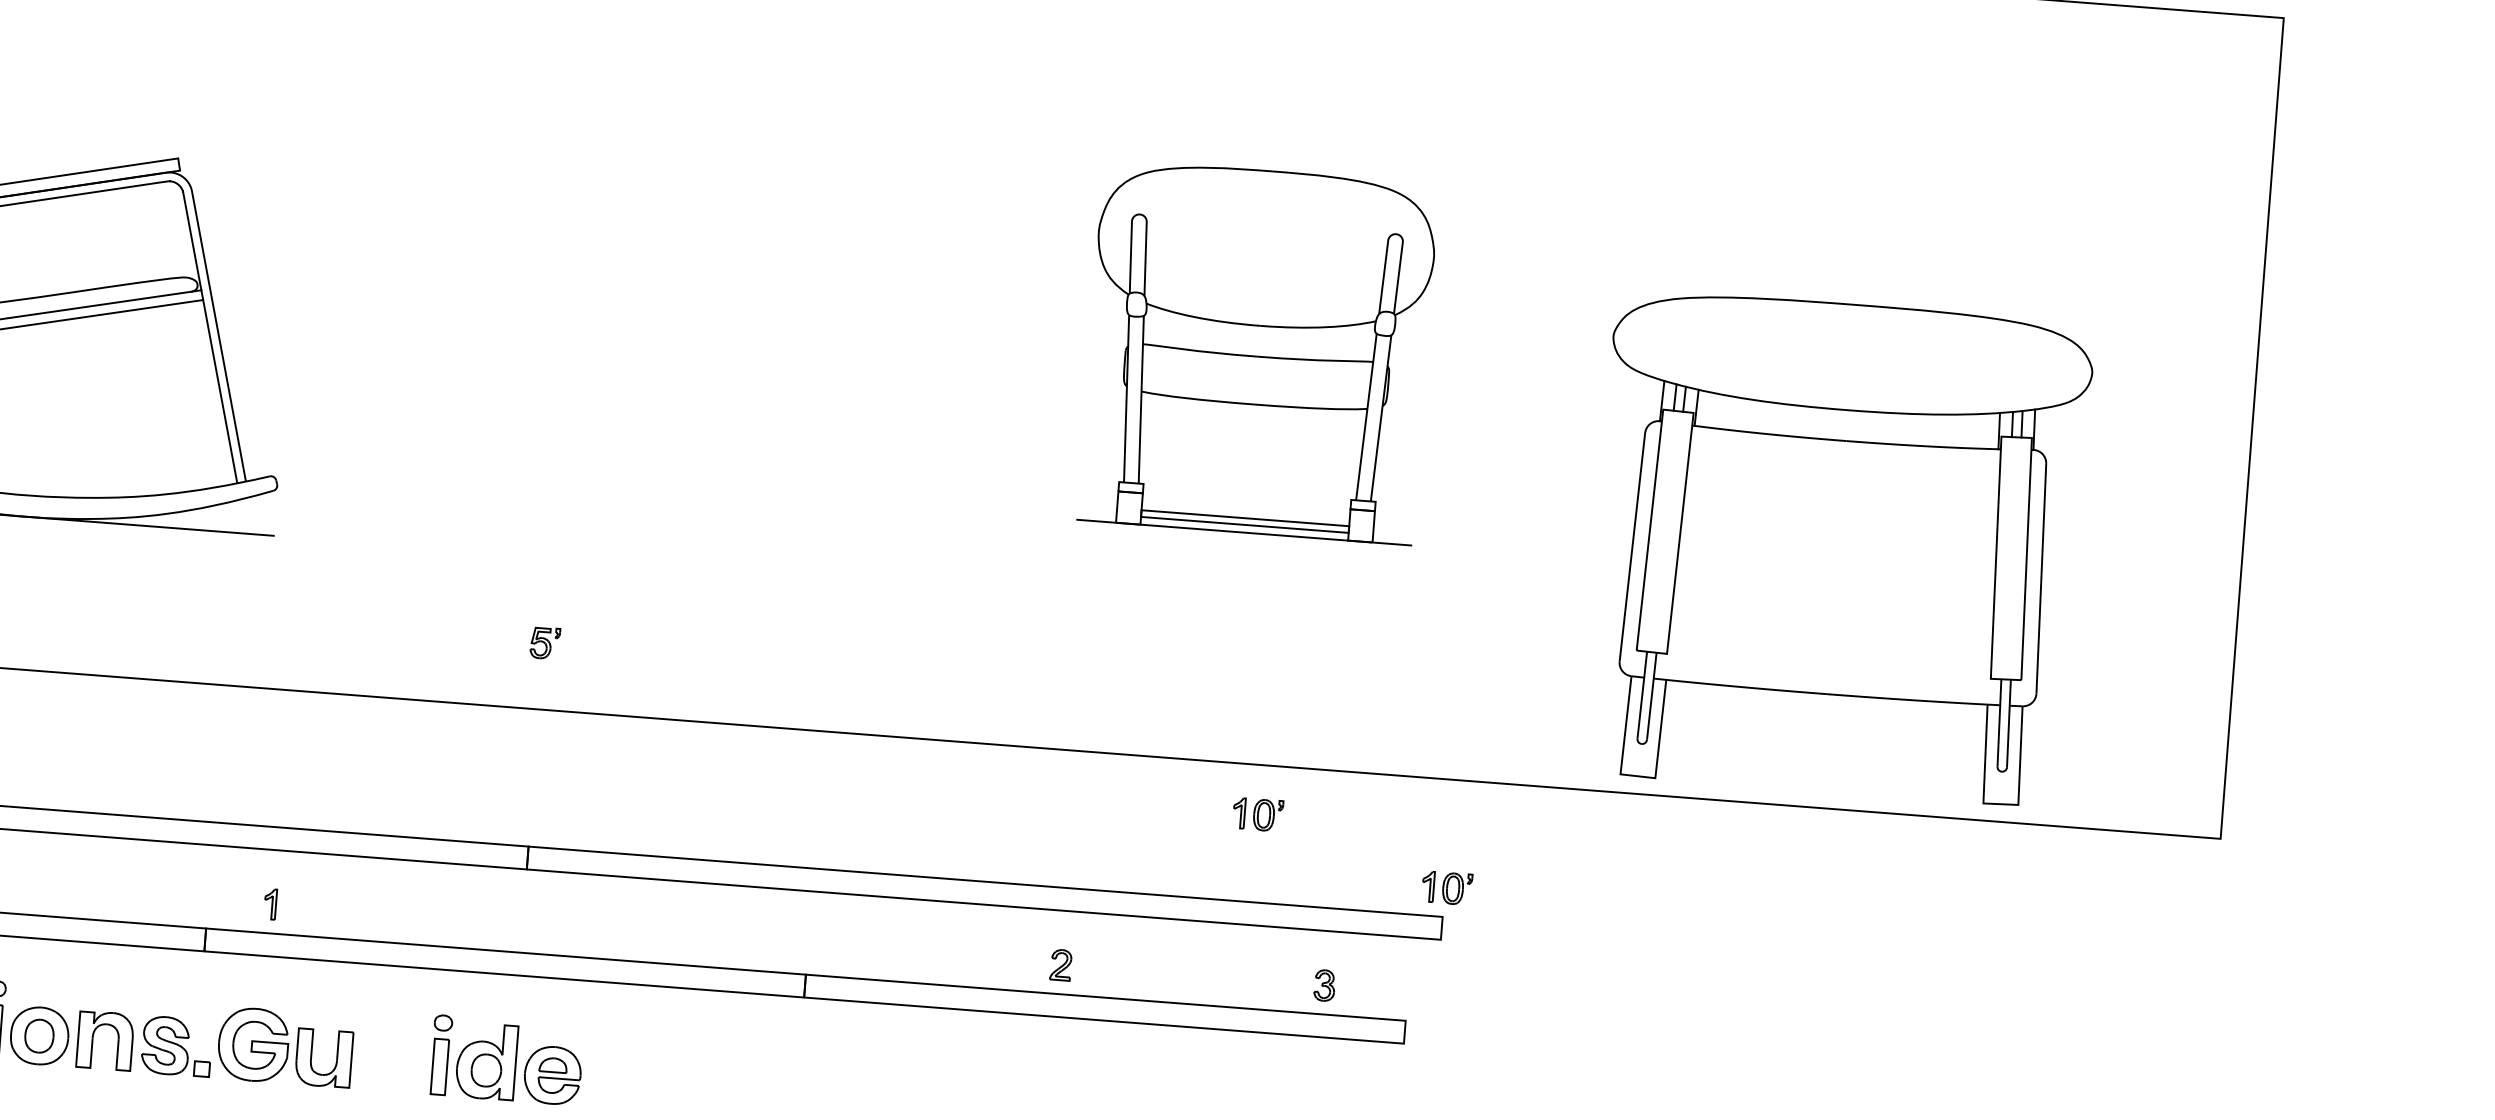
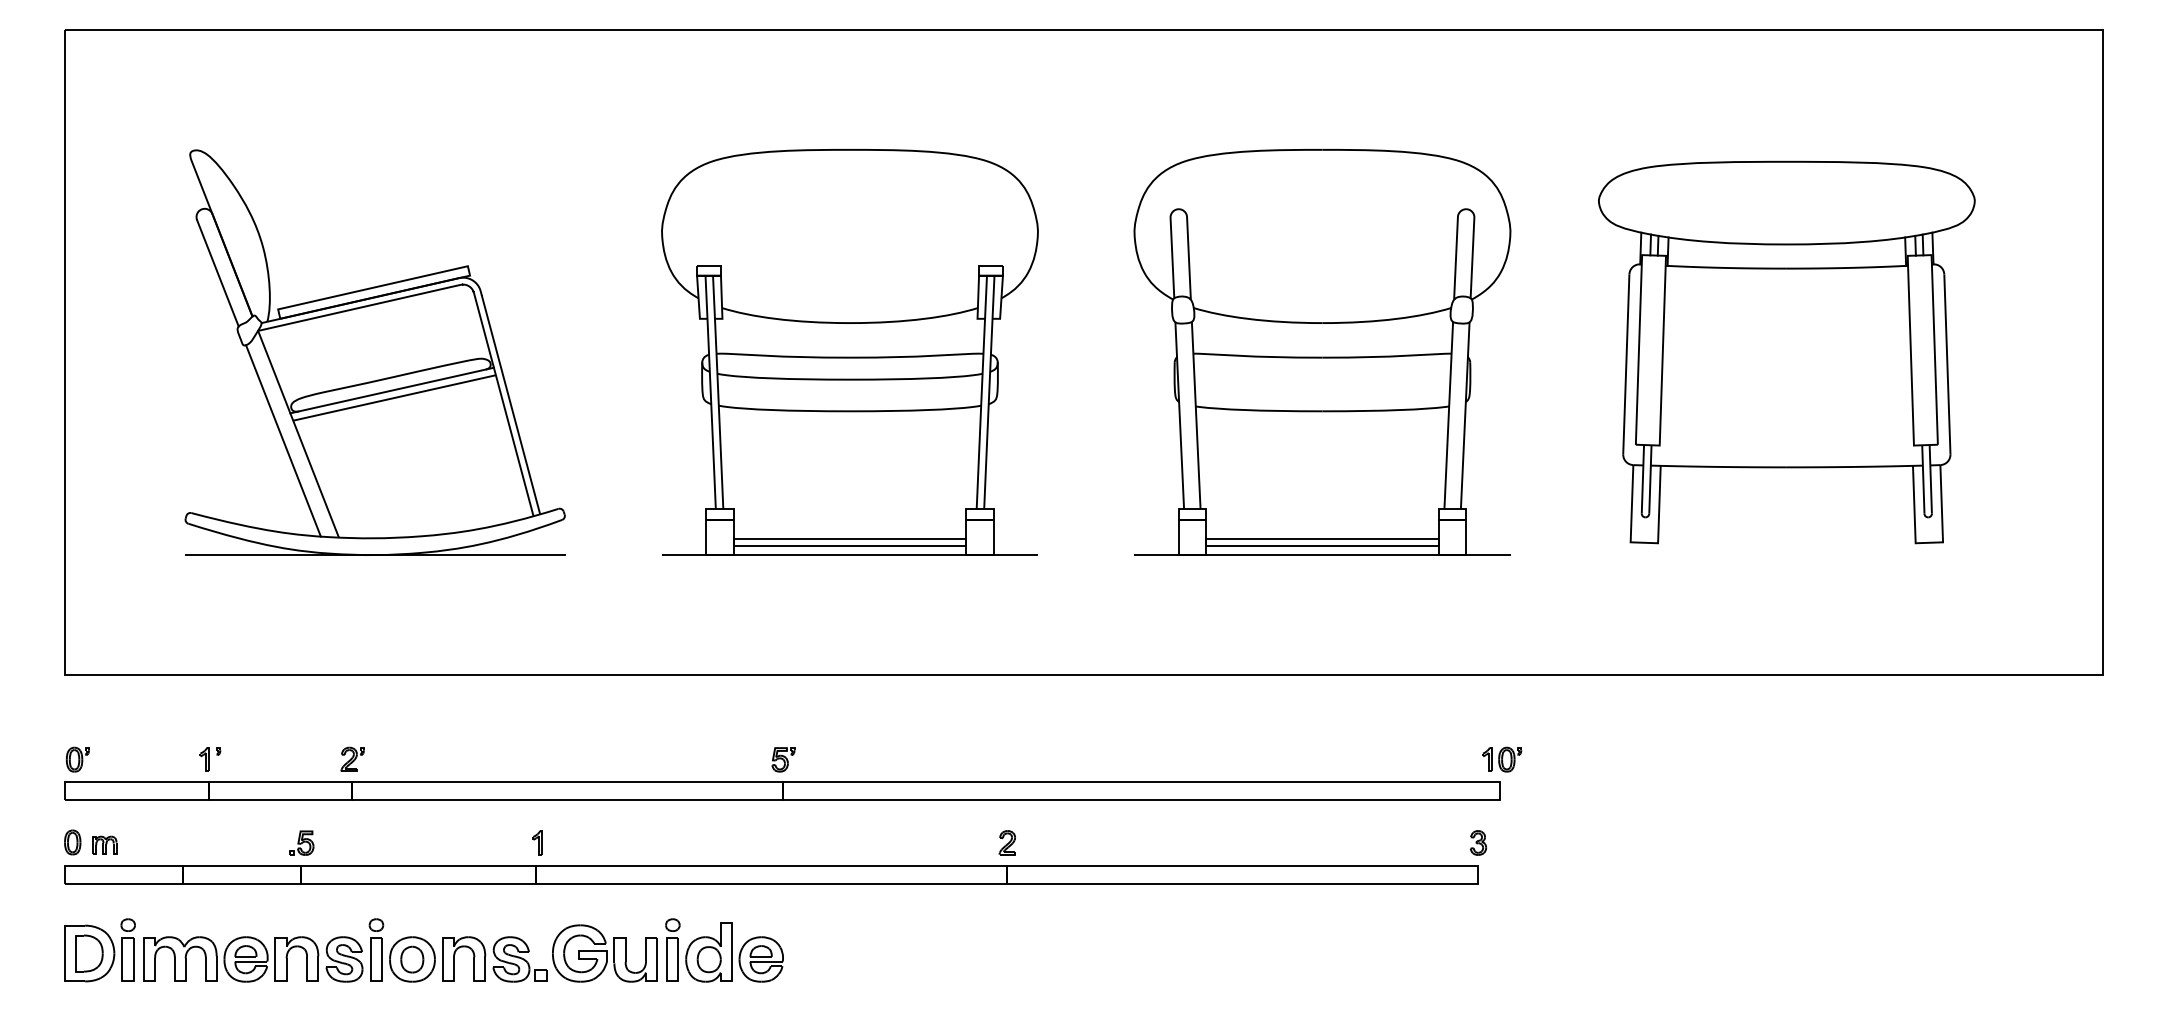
part: (655, 305) -> (849, 352), added
part: (1258, 352) -> (1322, 352), size x1.43
part: (1837, 547) -> (1786, 352), moved
part: (545, 643) -> (783, 759), moved
part: (1258, 814) -> (1350, 713), removed
part: (270, 903) -> (537, 842), moved
part: (1059, 964) -> (1006, 842), moved
part: (1324, 984) -> (1478, 842), moved
part: (506, 1060) -> (724, 950), moved

